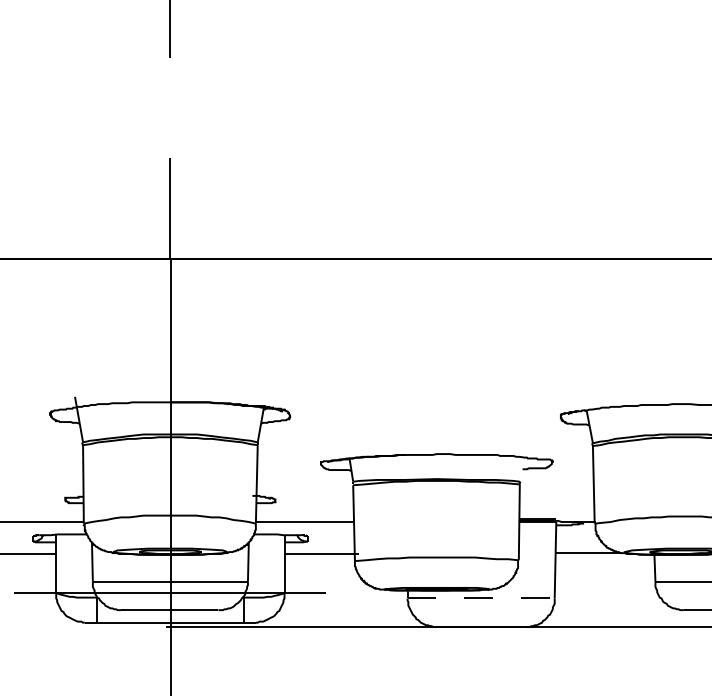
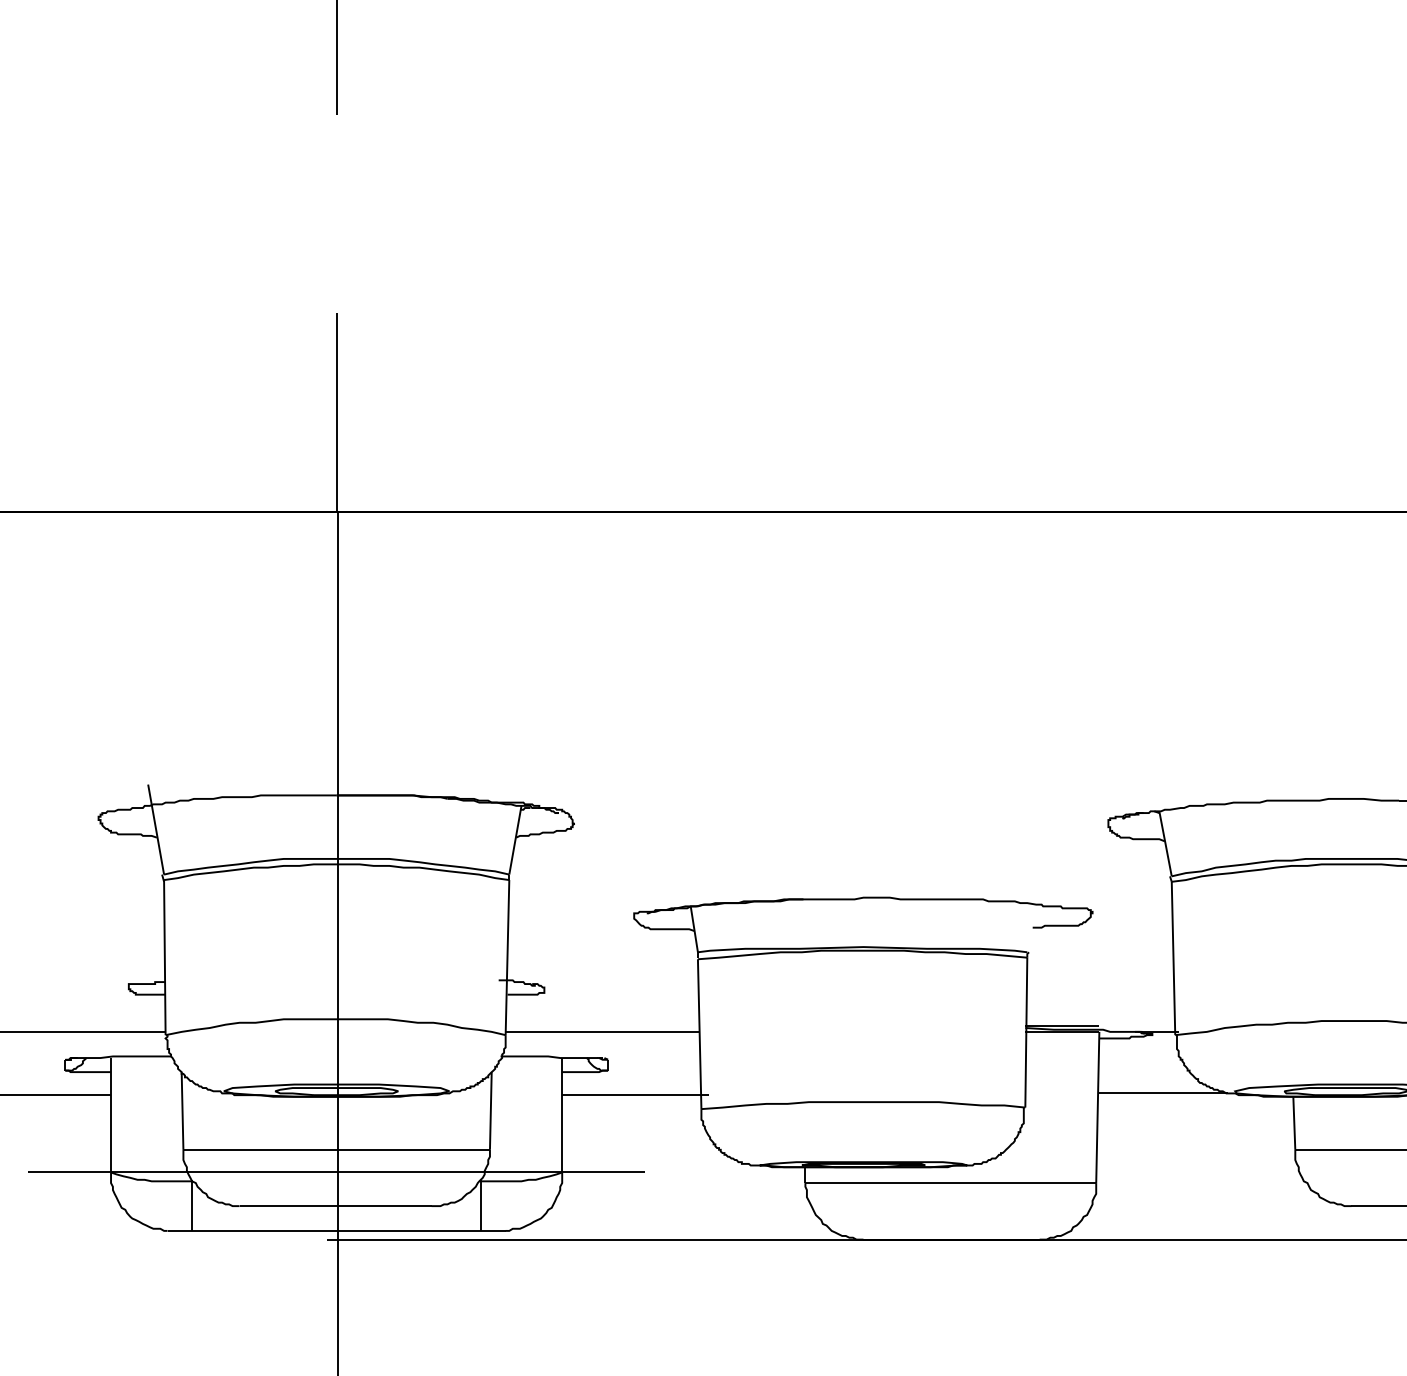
line: (481, 598) -> (951, 1183), dashed -> solid

